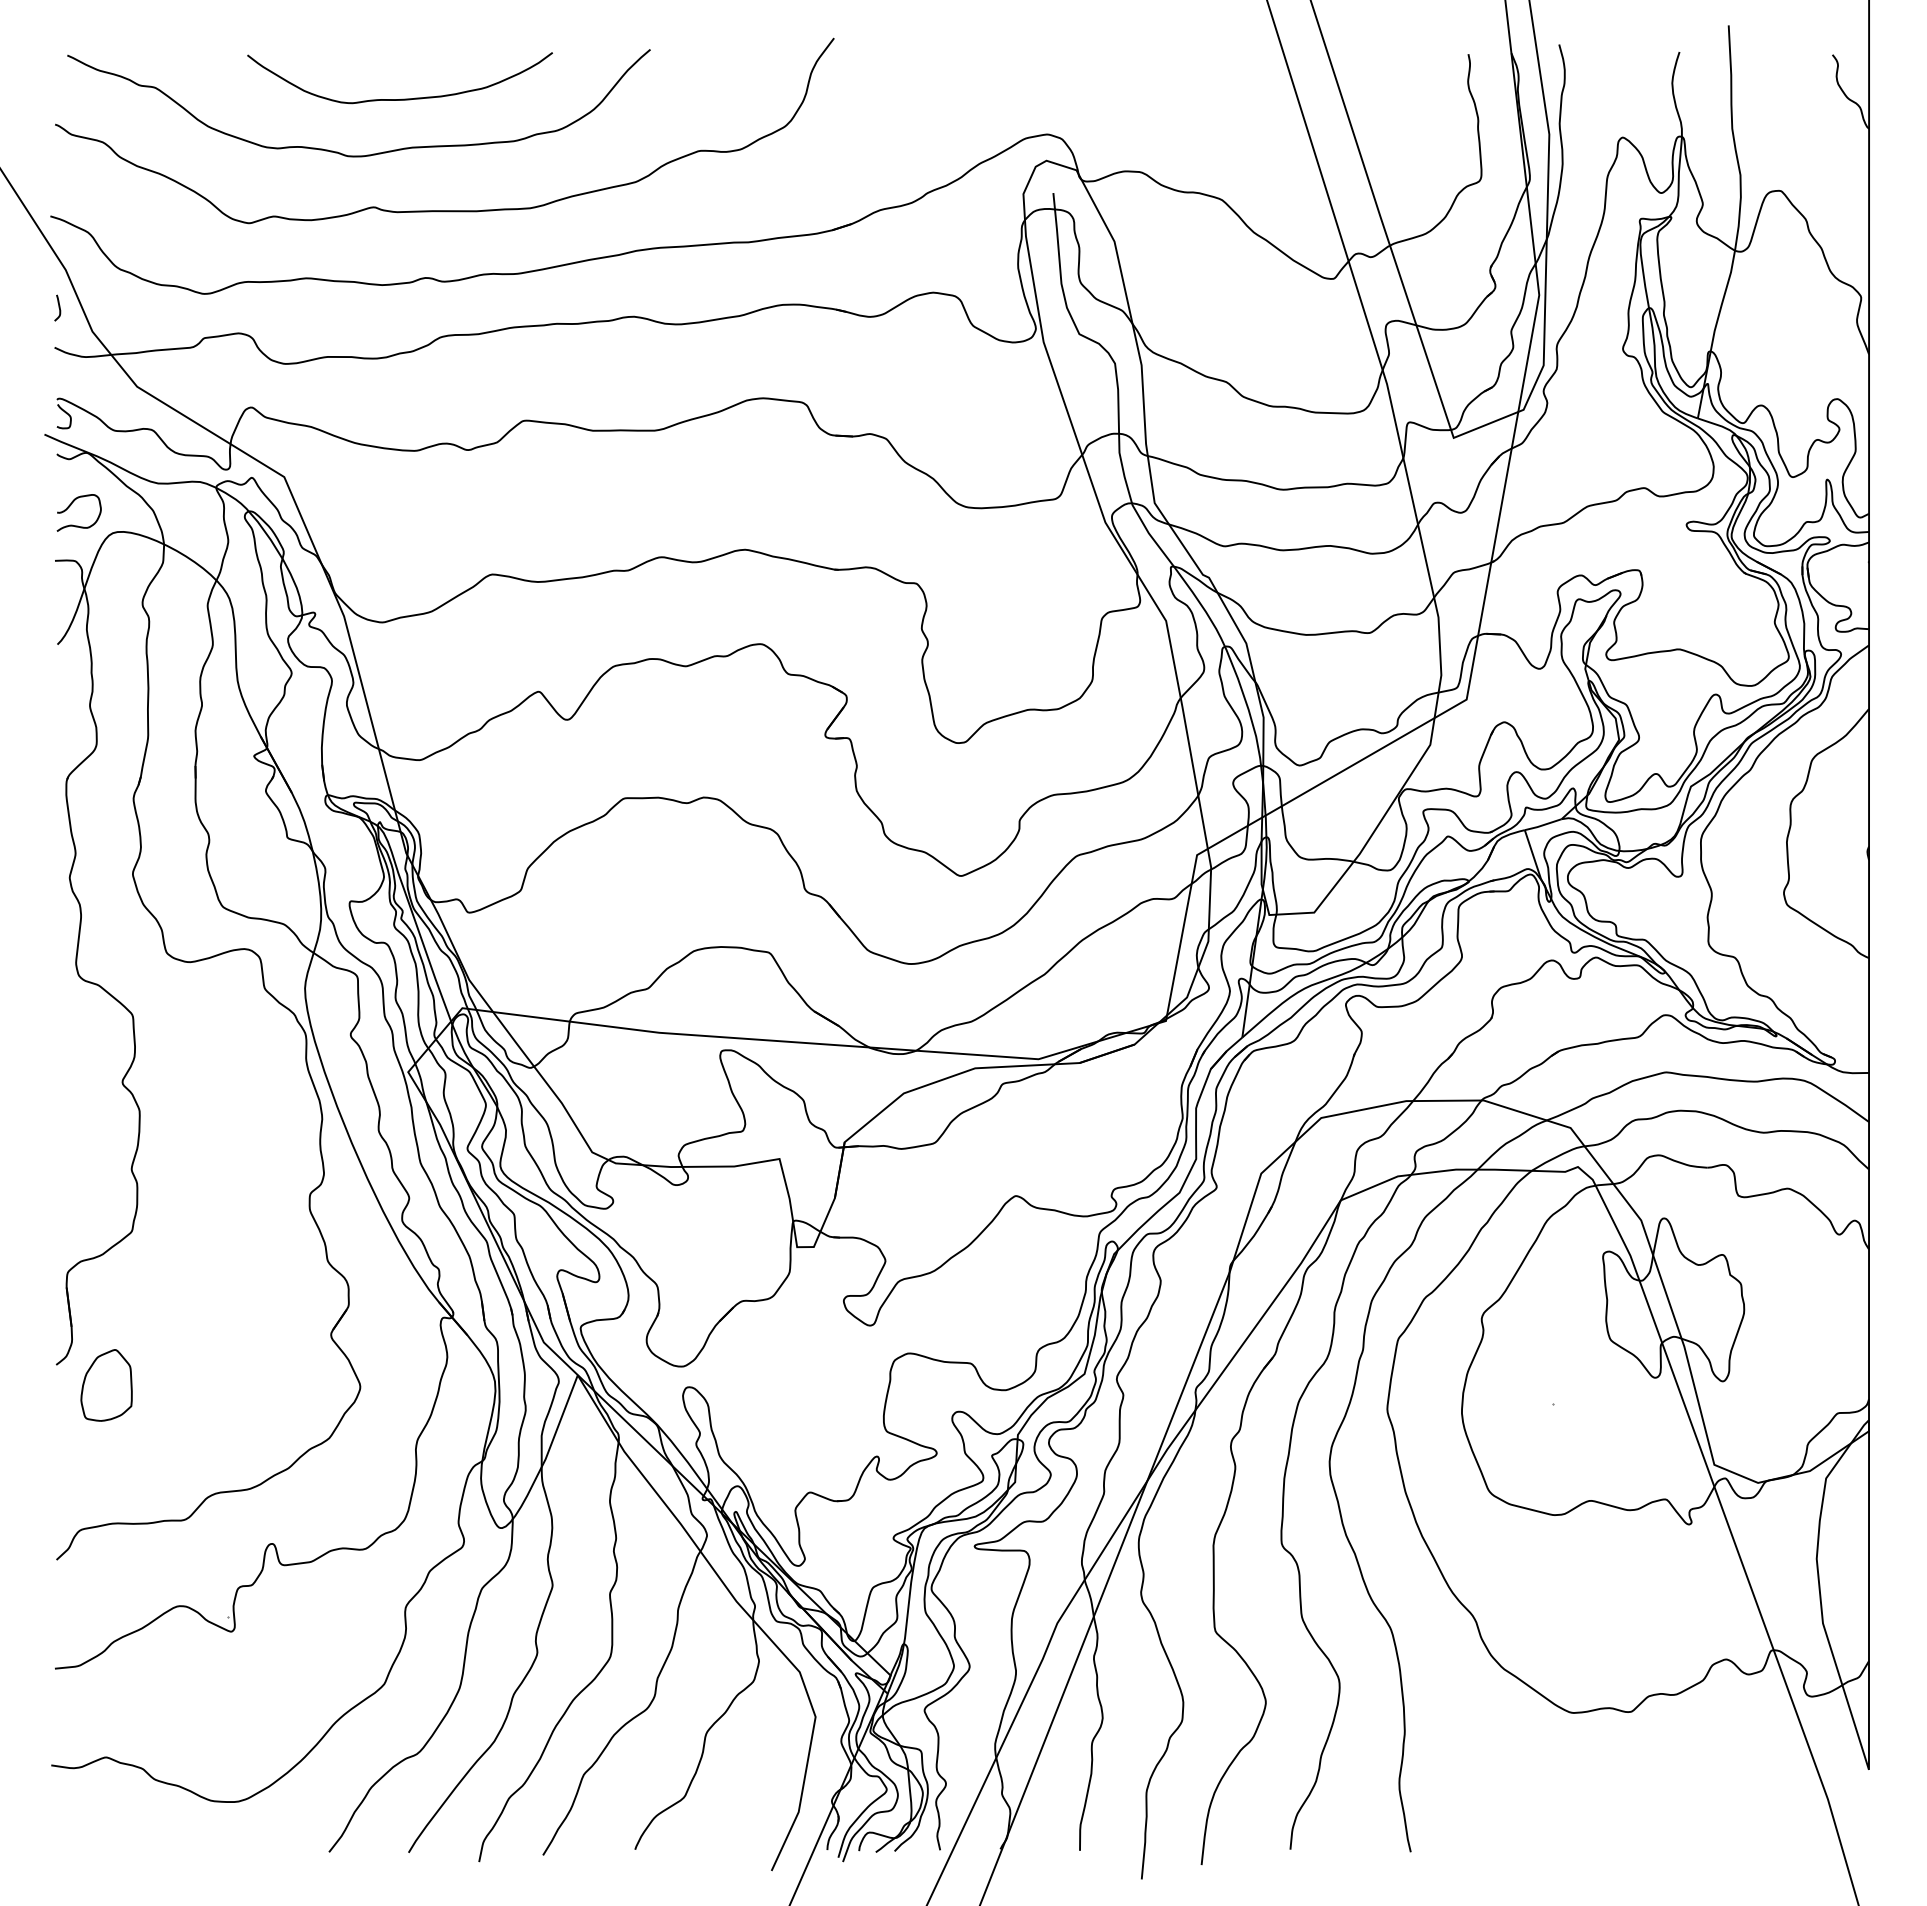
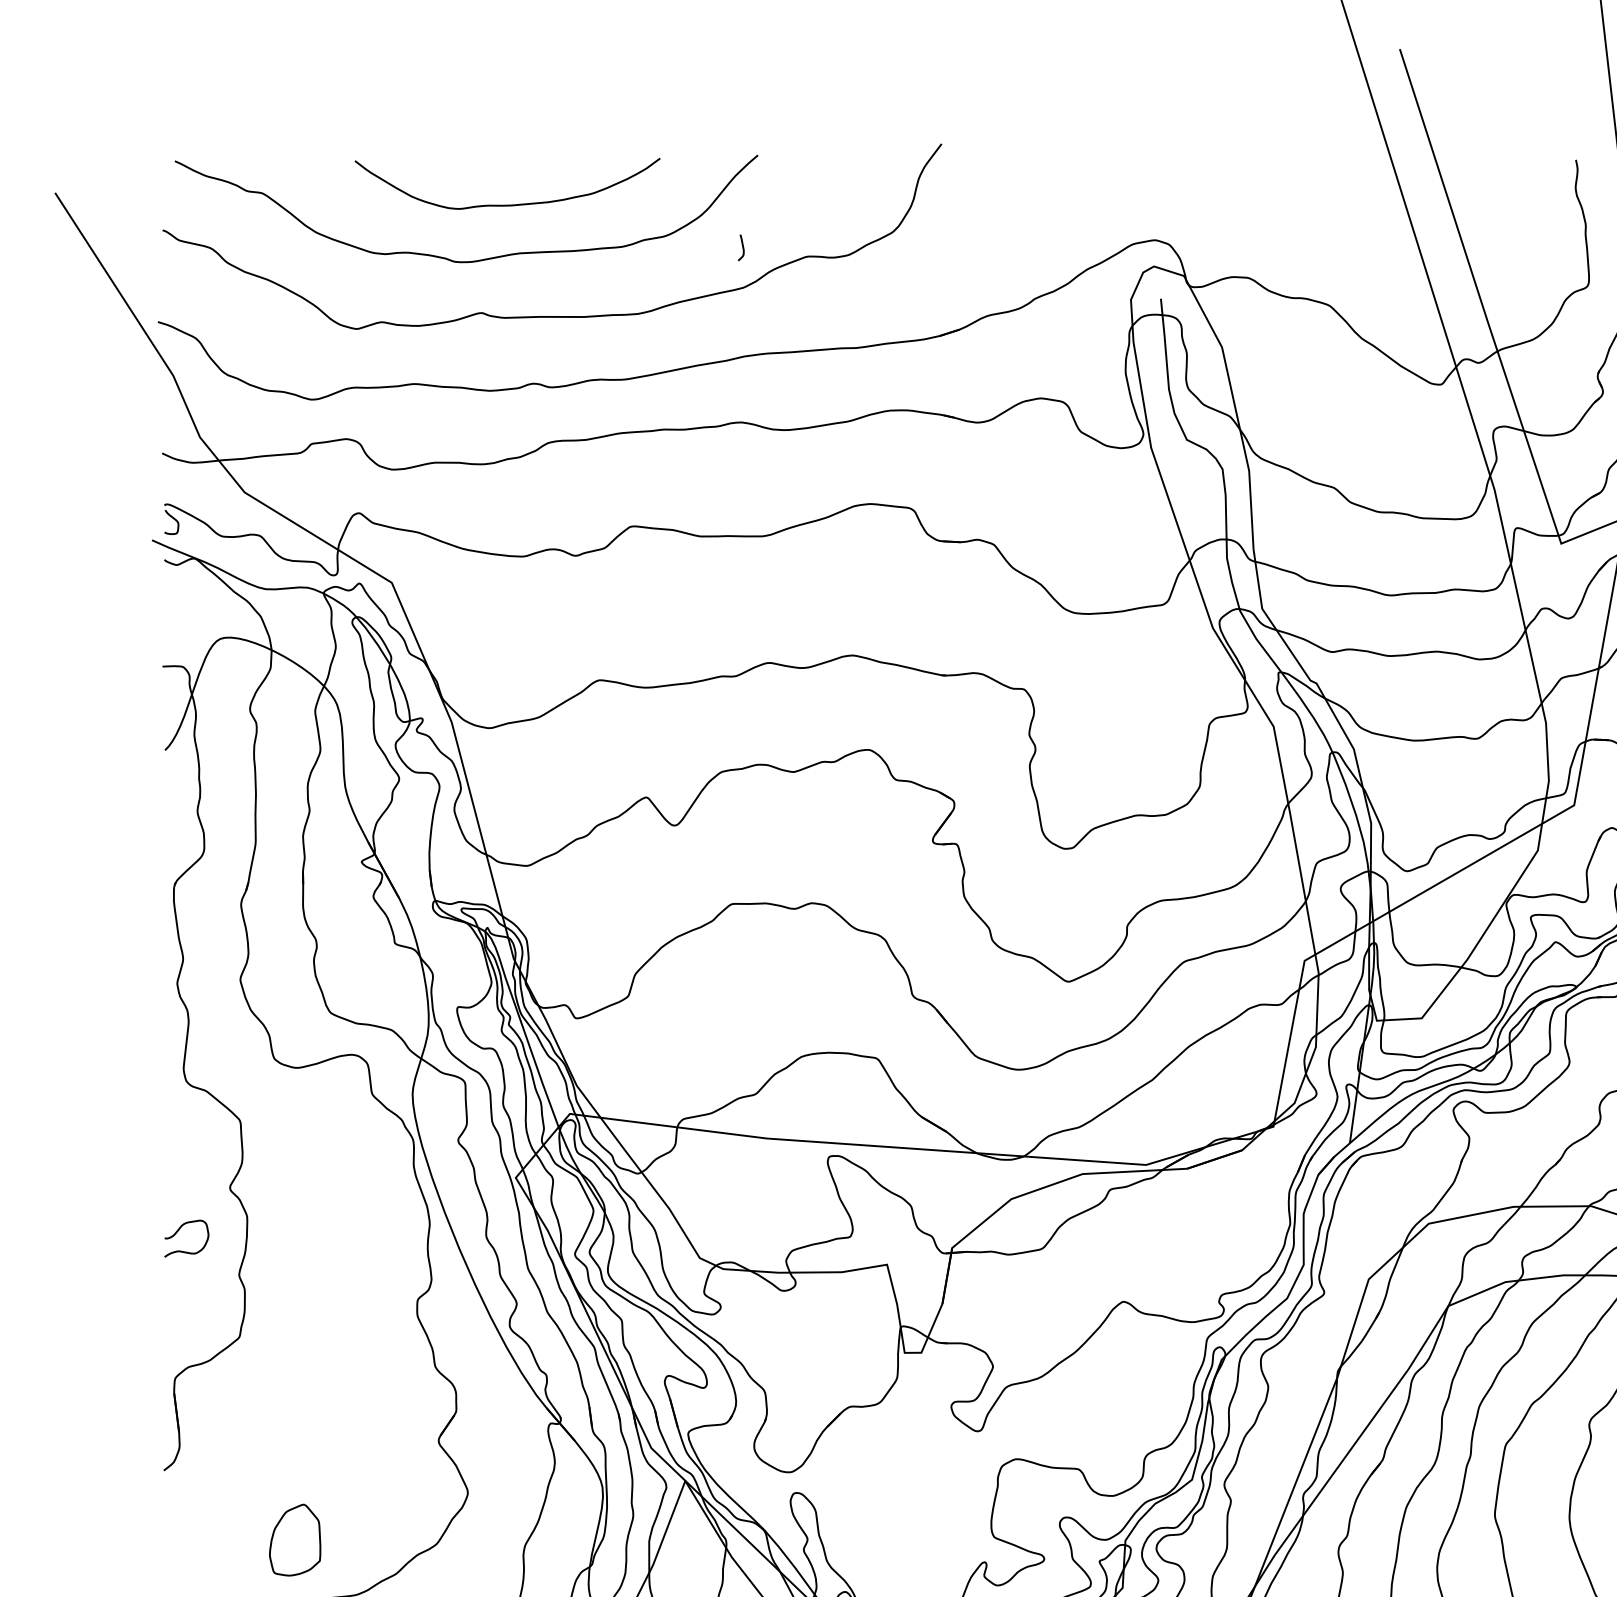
curve: (58, 307) -> (742, 247), moved
curve: (71, 505) -> (179, 1231), moved
part: (106, 1385) -> (295, 1540), moved

